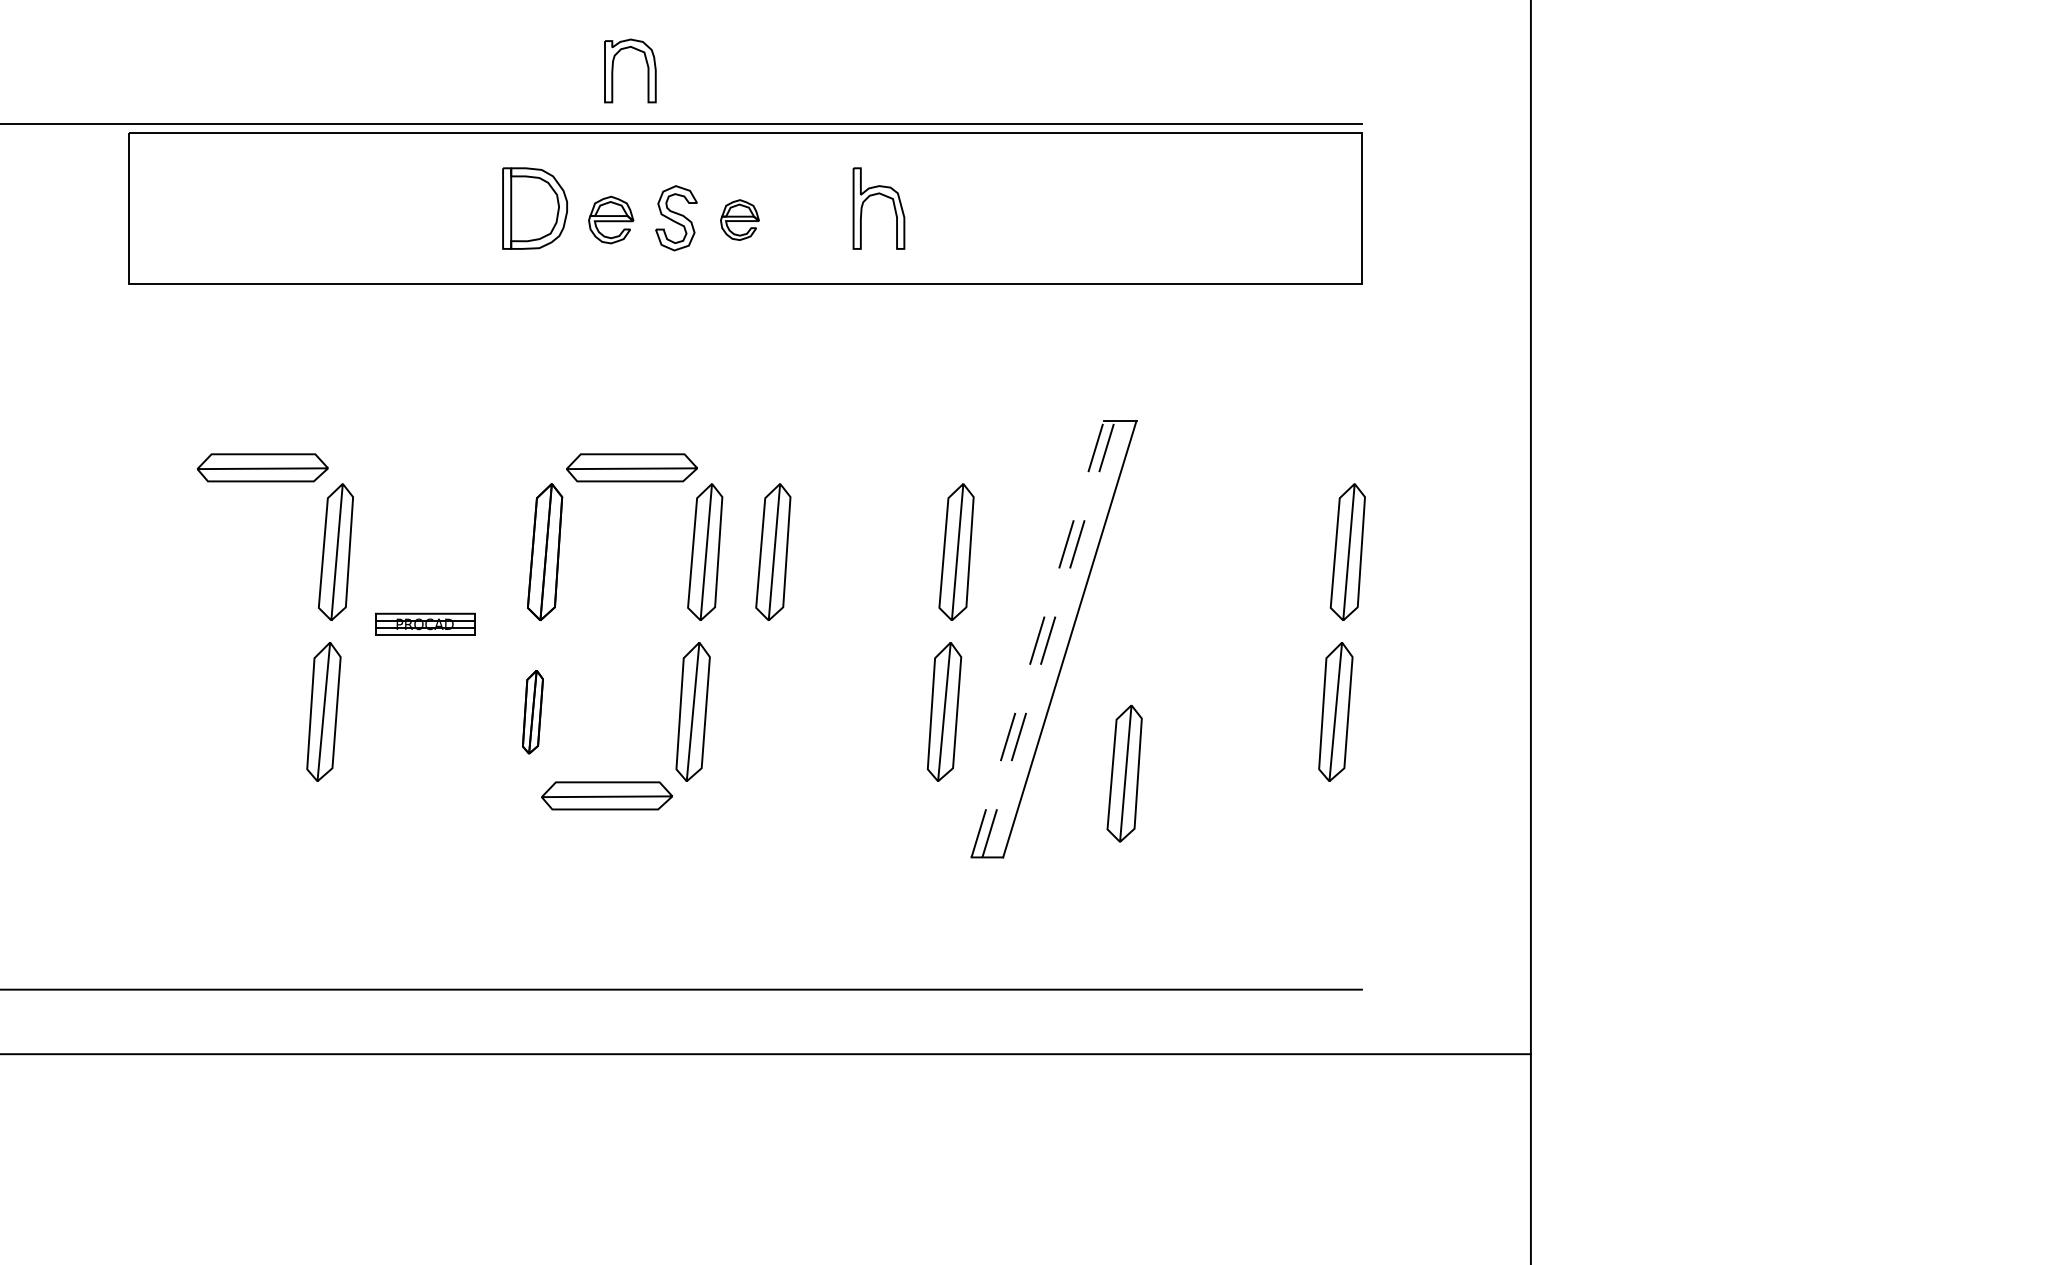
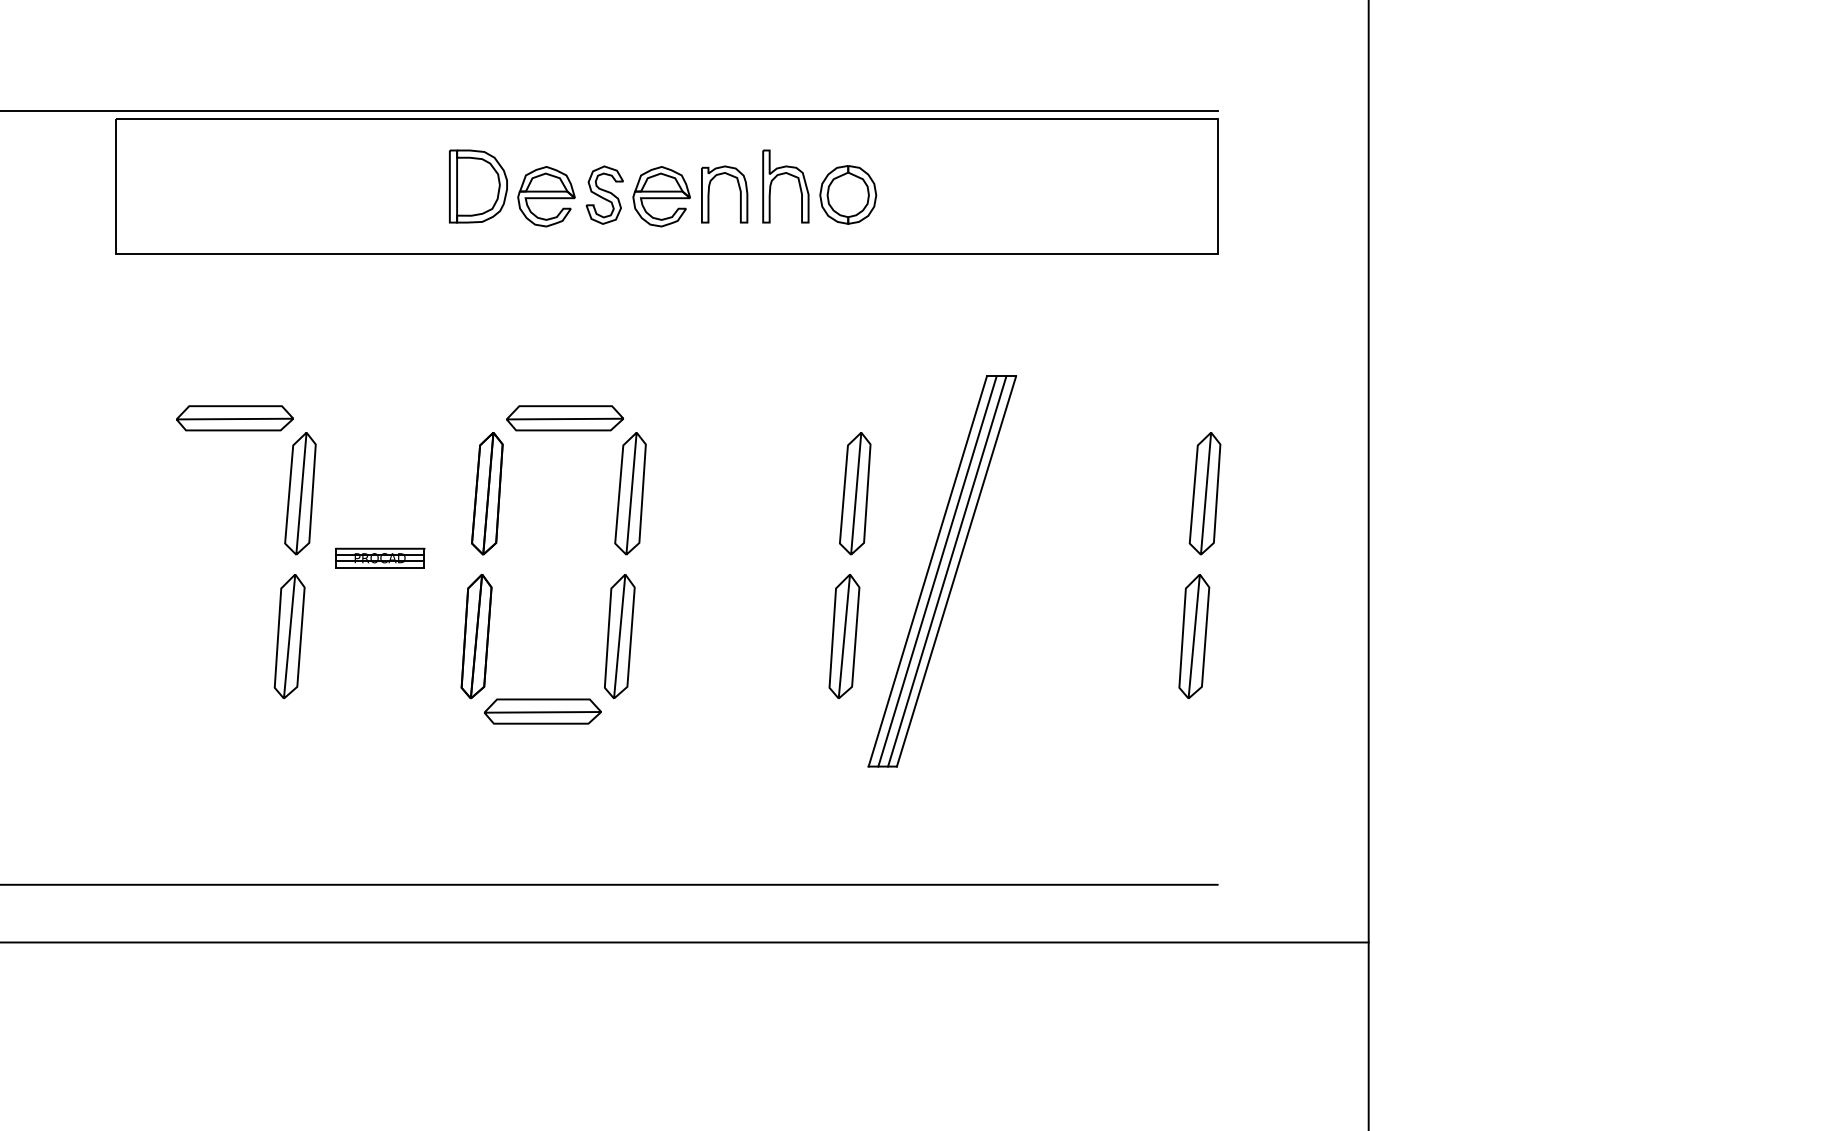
part: (613, 70) -> (709, 194), moved
part: (949, 217) -> (848, 194), added
part: (611, 219) -> (546, 196), size x1.43
part: (739, 219) -> (661, 196), size x1.67
curve: (773, 551) -> (691, 493), removed
line: (1037, 639) -> (927, 571), dashed -> solid
line: (1048, 639) -> (937, 571), dashed -> solid
line: (1059, 639) -> (947, 571), added
part: (532, 711) -> (476, 636), size x1.67
curve: (1124, 773) -> (1005, 691), removed

